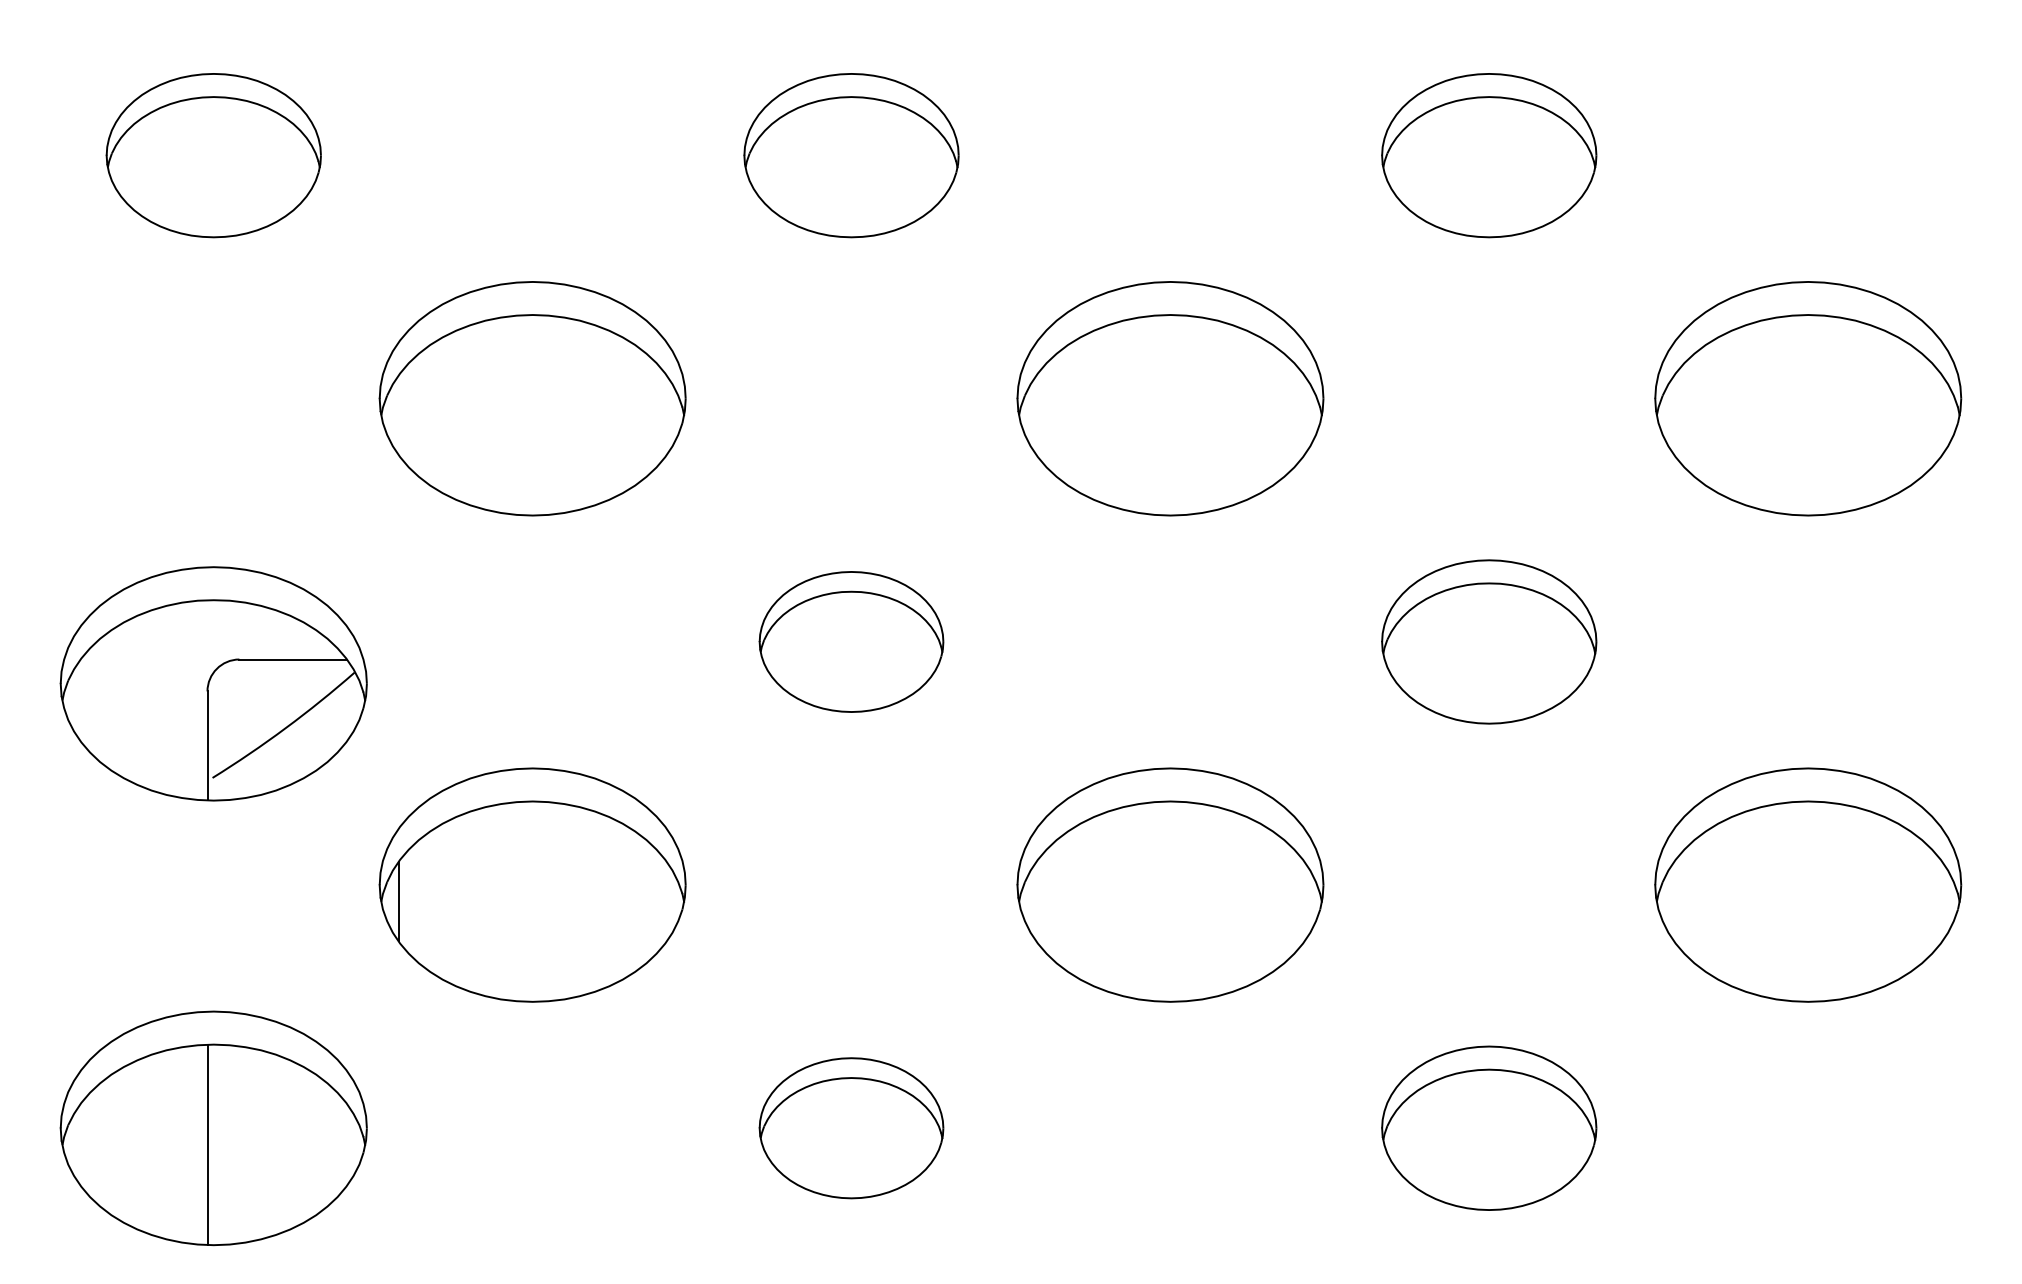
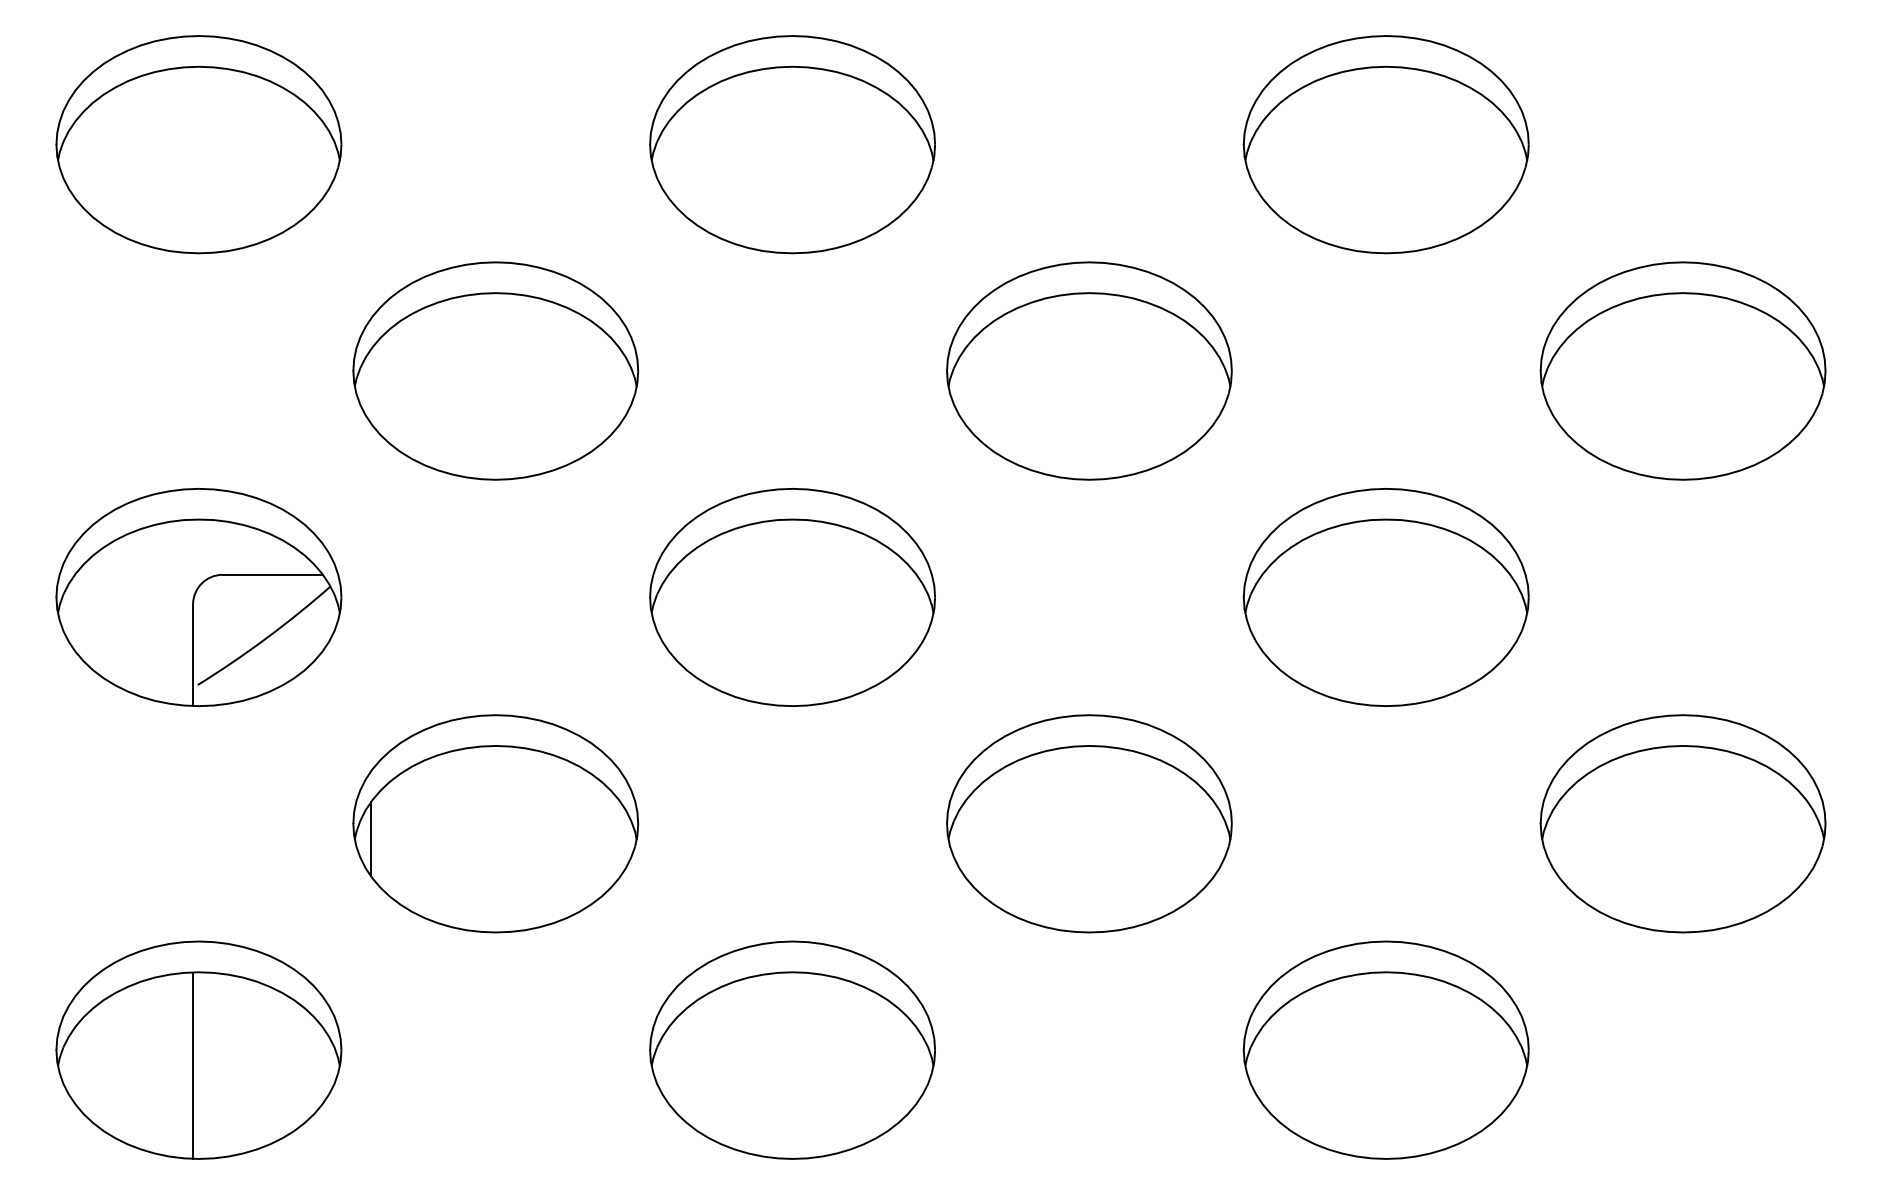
part: (213, 155) -> (198, 144), size x1.43
part: (851, 155) -> (792, 144), size x1.43
part: (1488, 155) -> (1385, 144), size x1.43
part: (851, 642) -> (792, 597), size x1.67
part: (1488, 642) -> (1385, 597), size x1.43
part: (213, 683) -> (198, 597), moved
part: (851, 1127) -> (792, 1049), size x1.67
part: (1488, 1127) -> (1385, 1049), size x1.43

